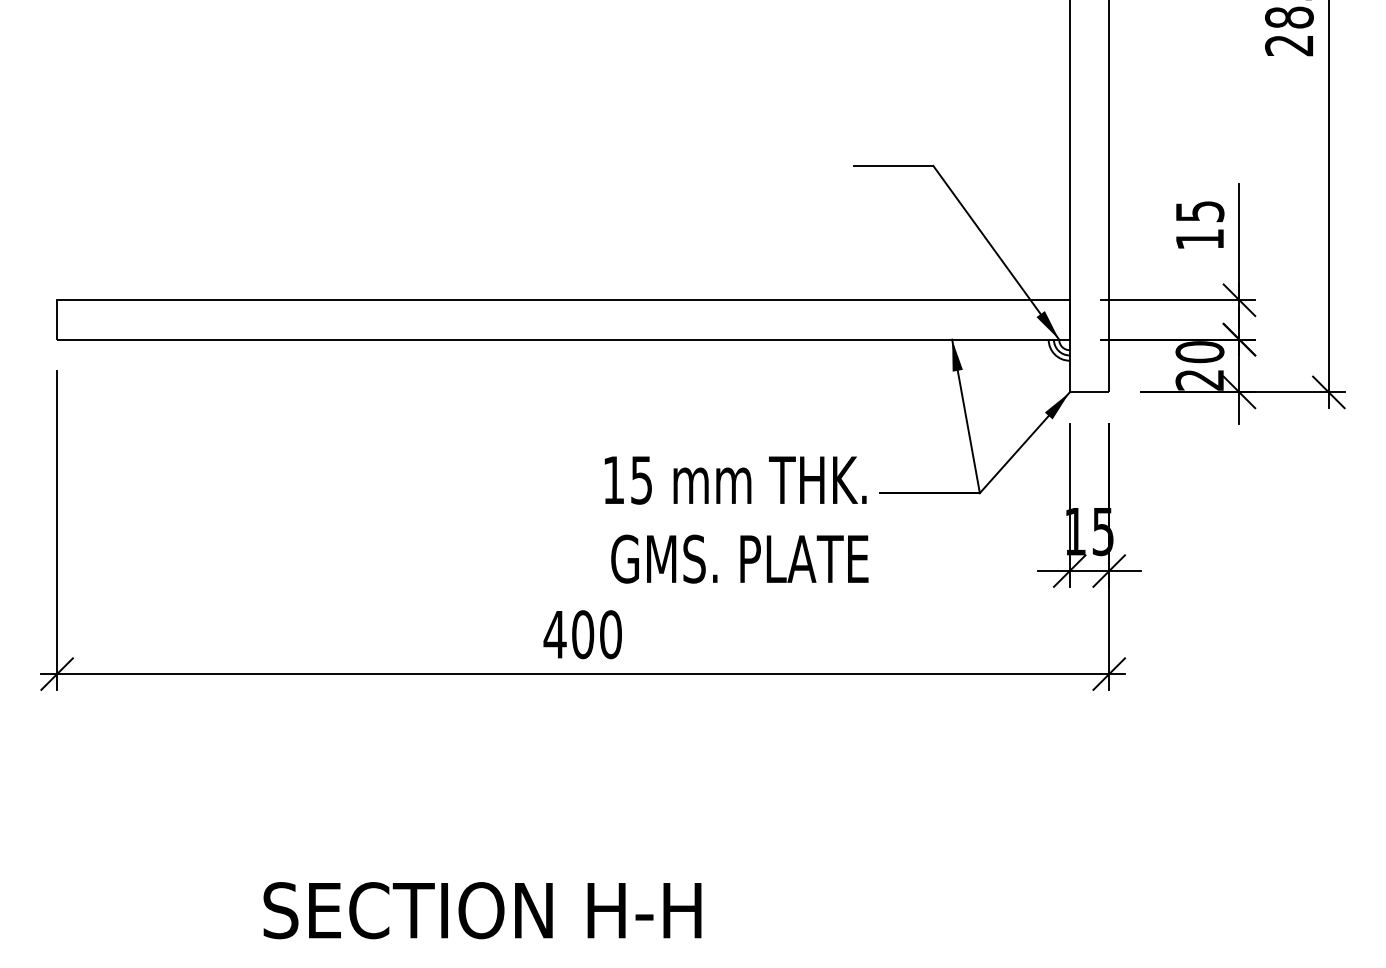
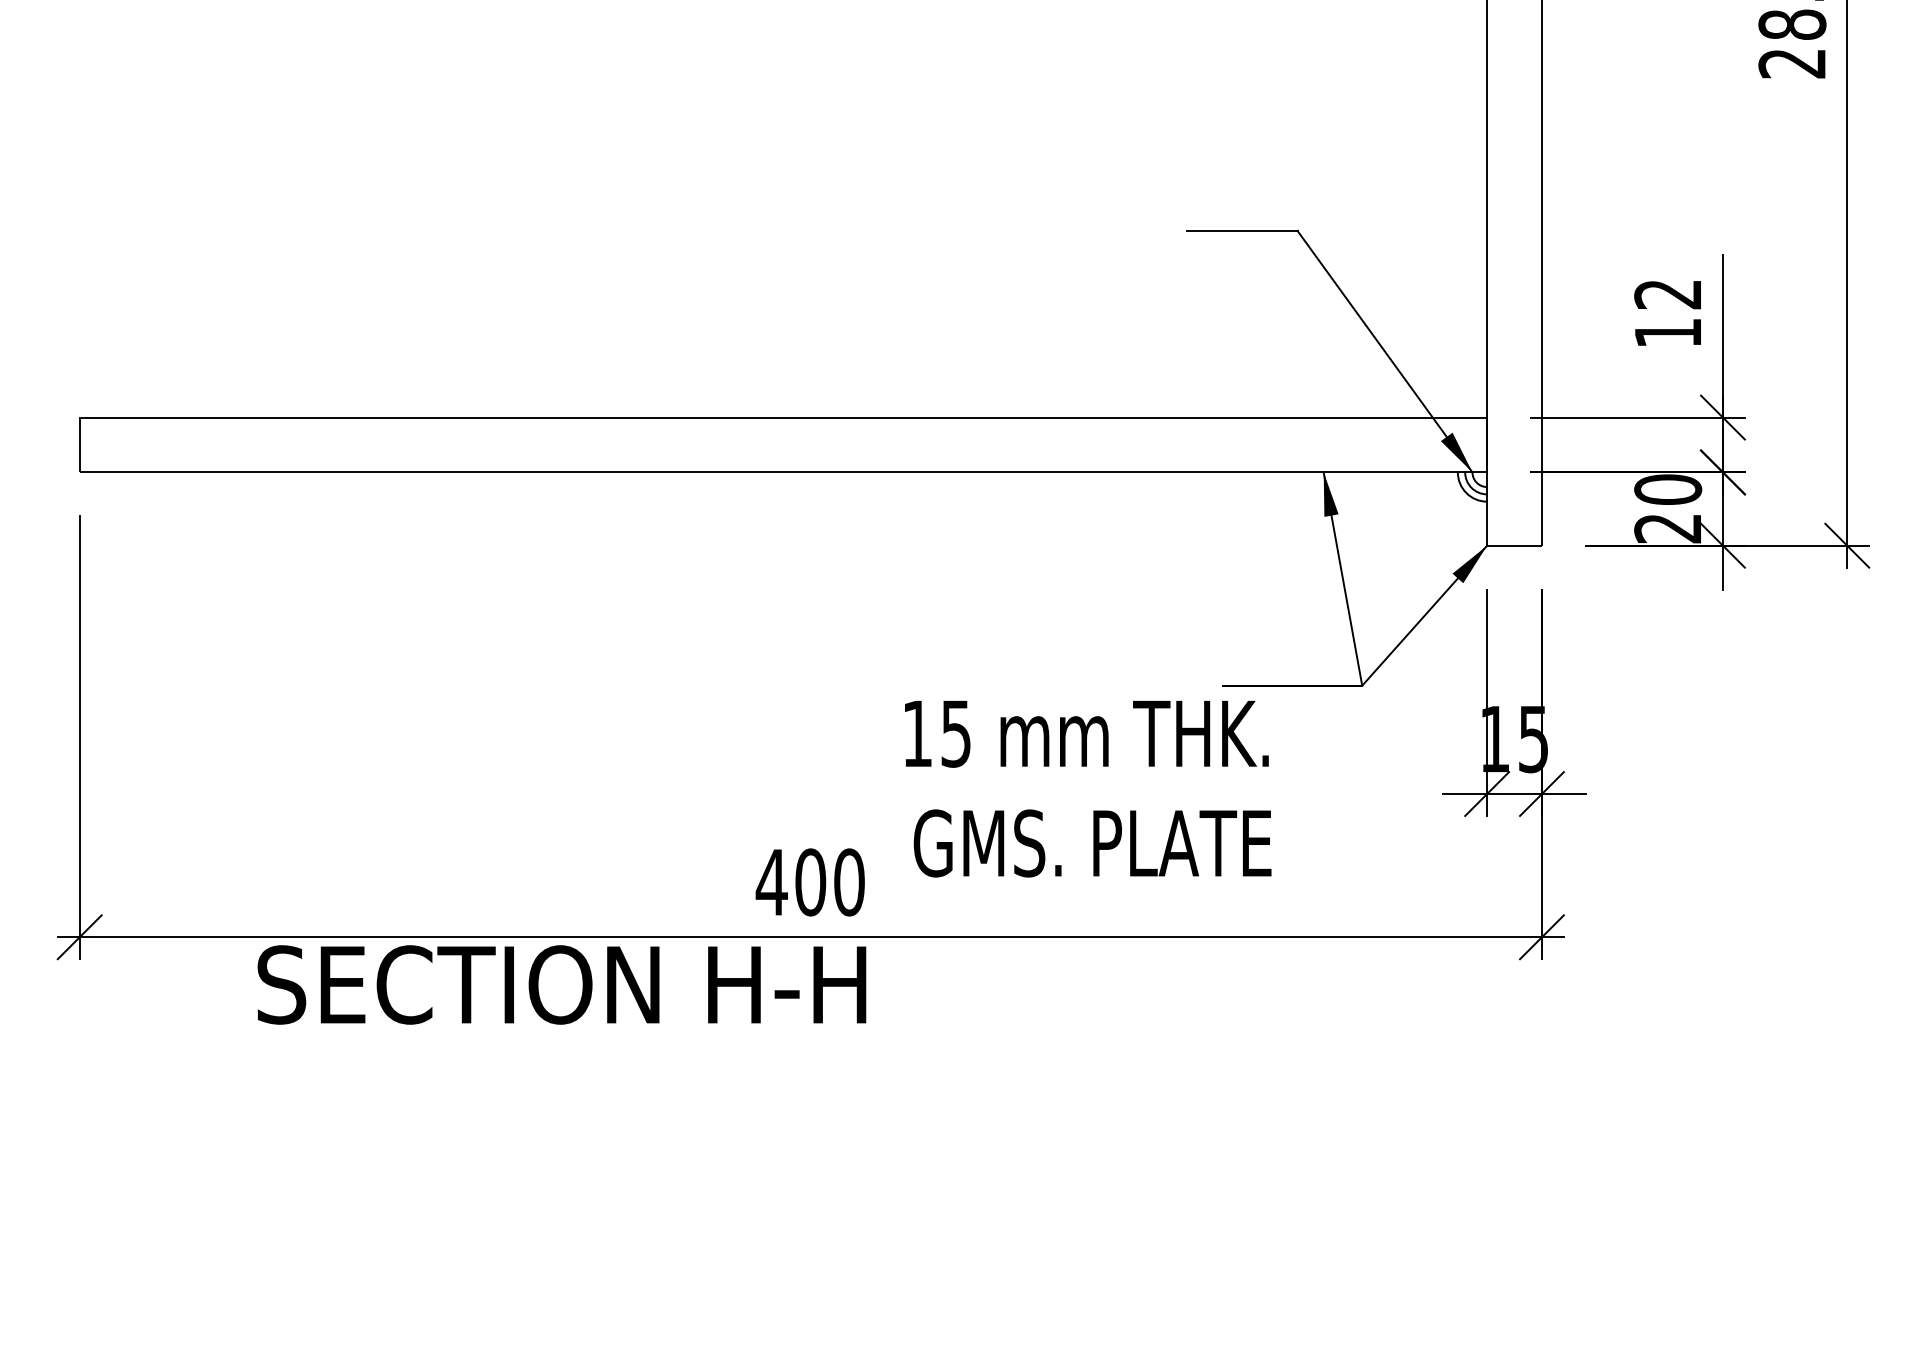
text: (1200, 211) -> (1668, 294), 15 -> 12
text: (736, 520) -> (1088, 789), moved
text: (482, 910) -> (561, 984), moved

